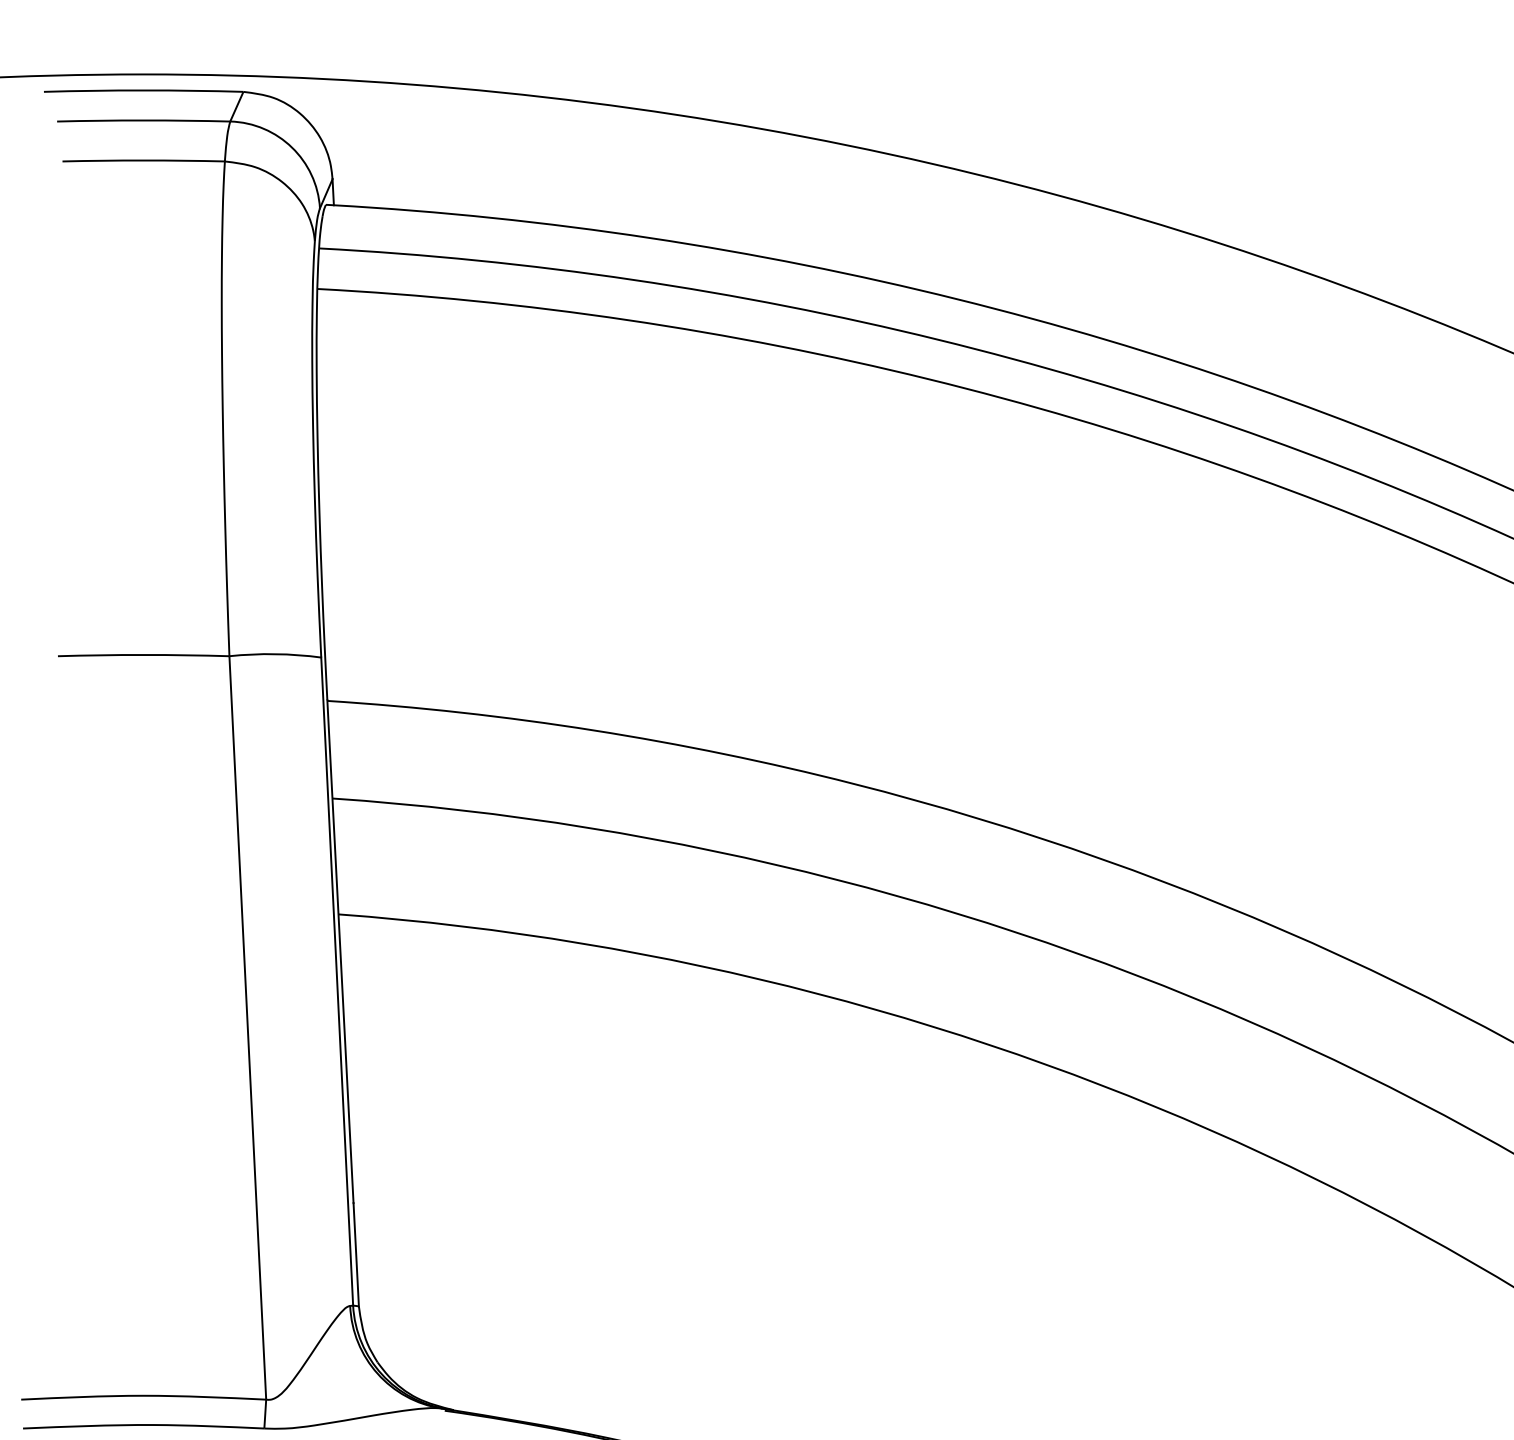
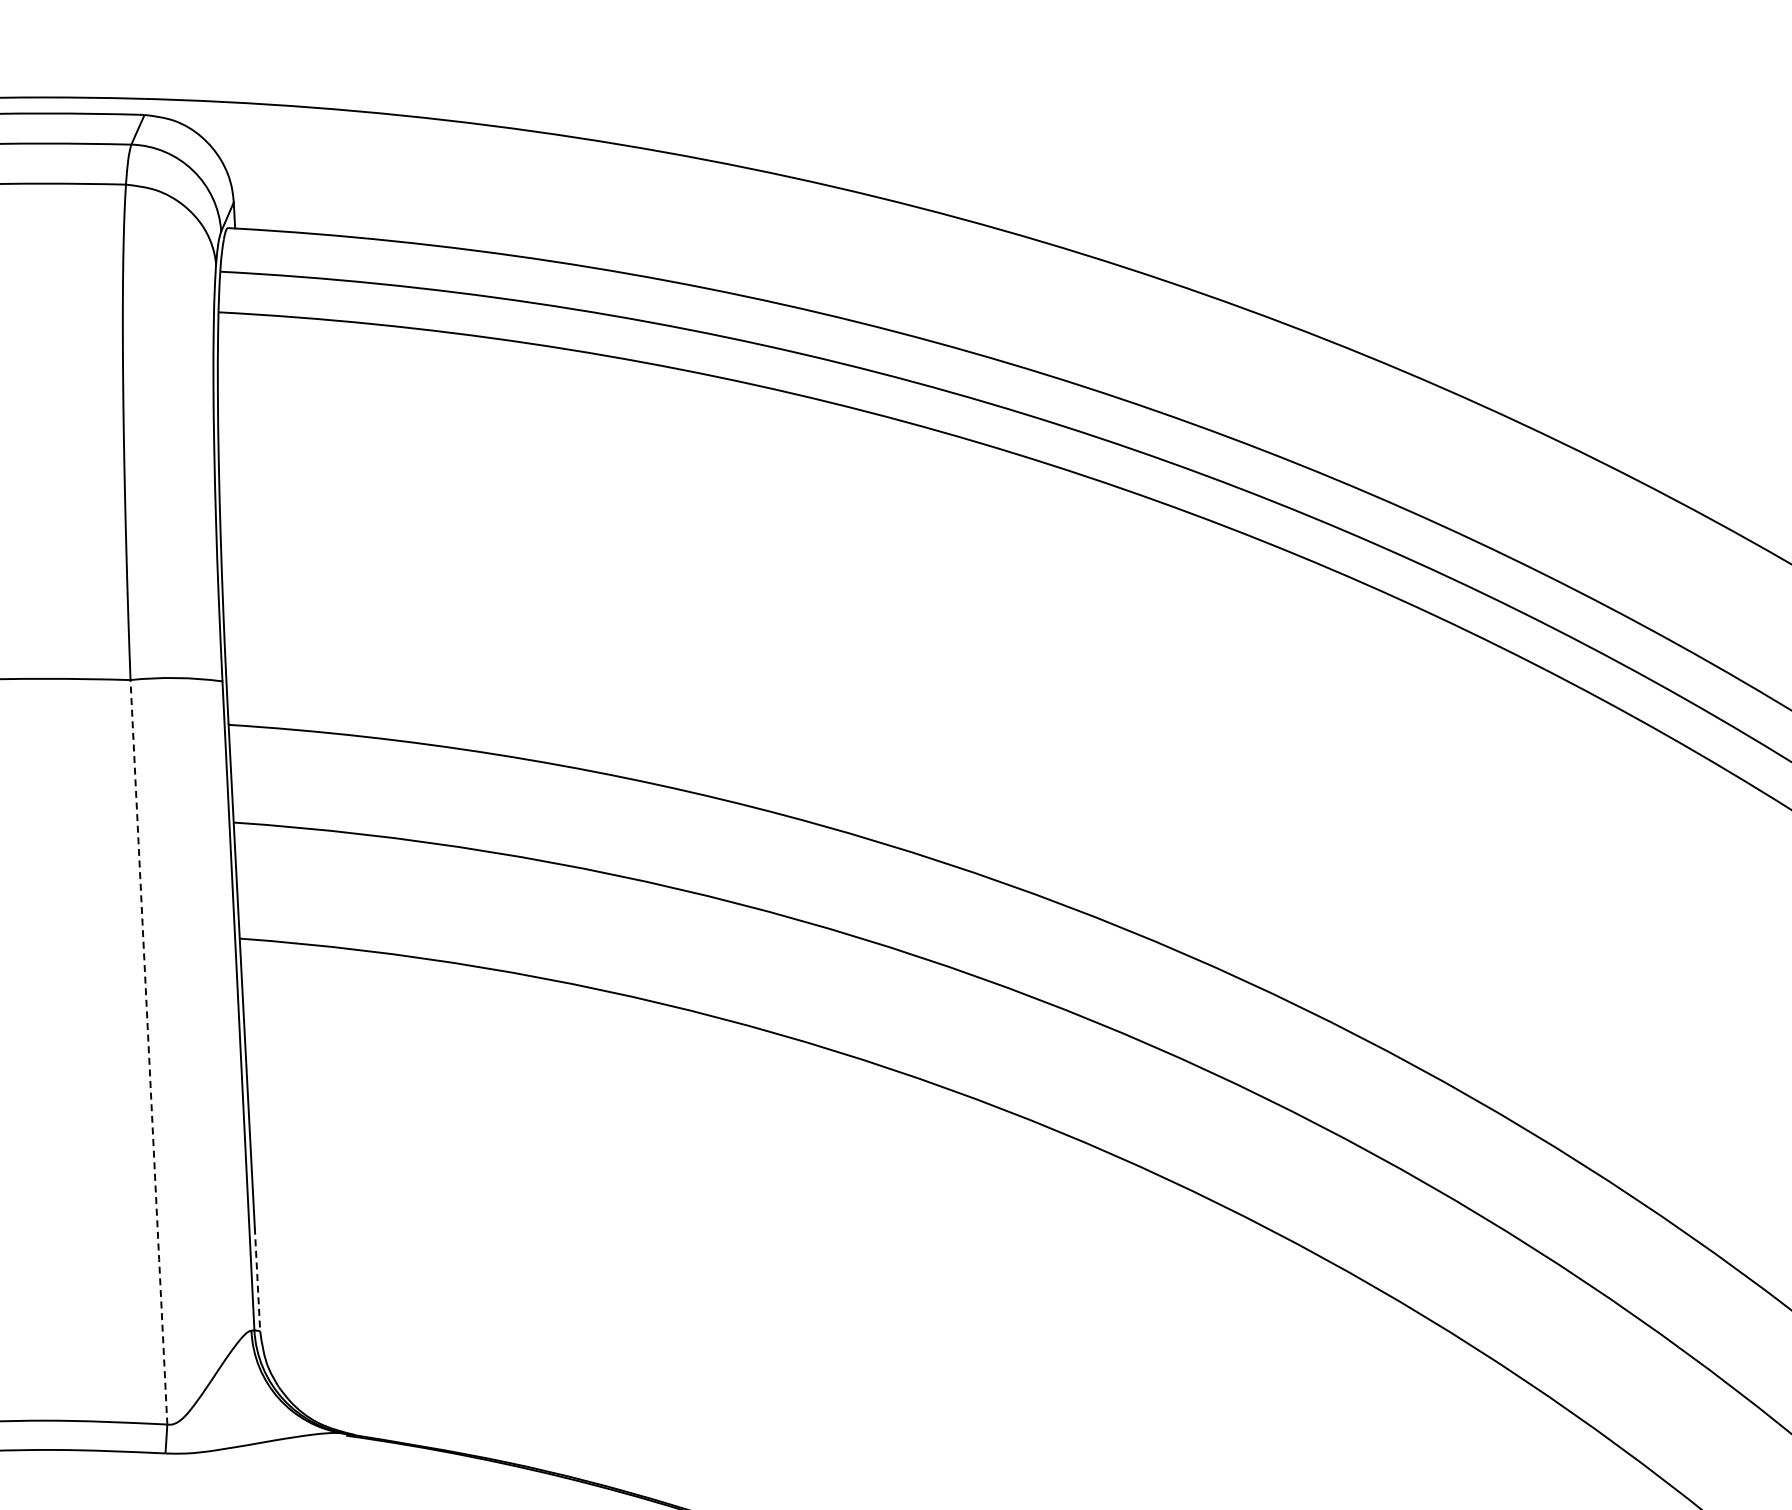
line: (247, 1029) -> (148, 1053), solid -> dashed
line: (356, 1254) -> (257, 1279), solid -> dashed

